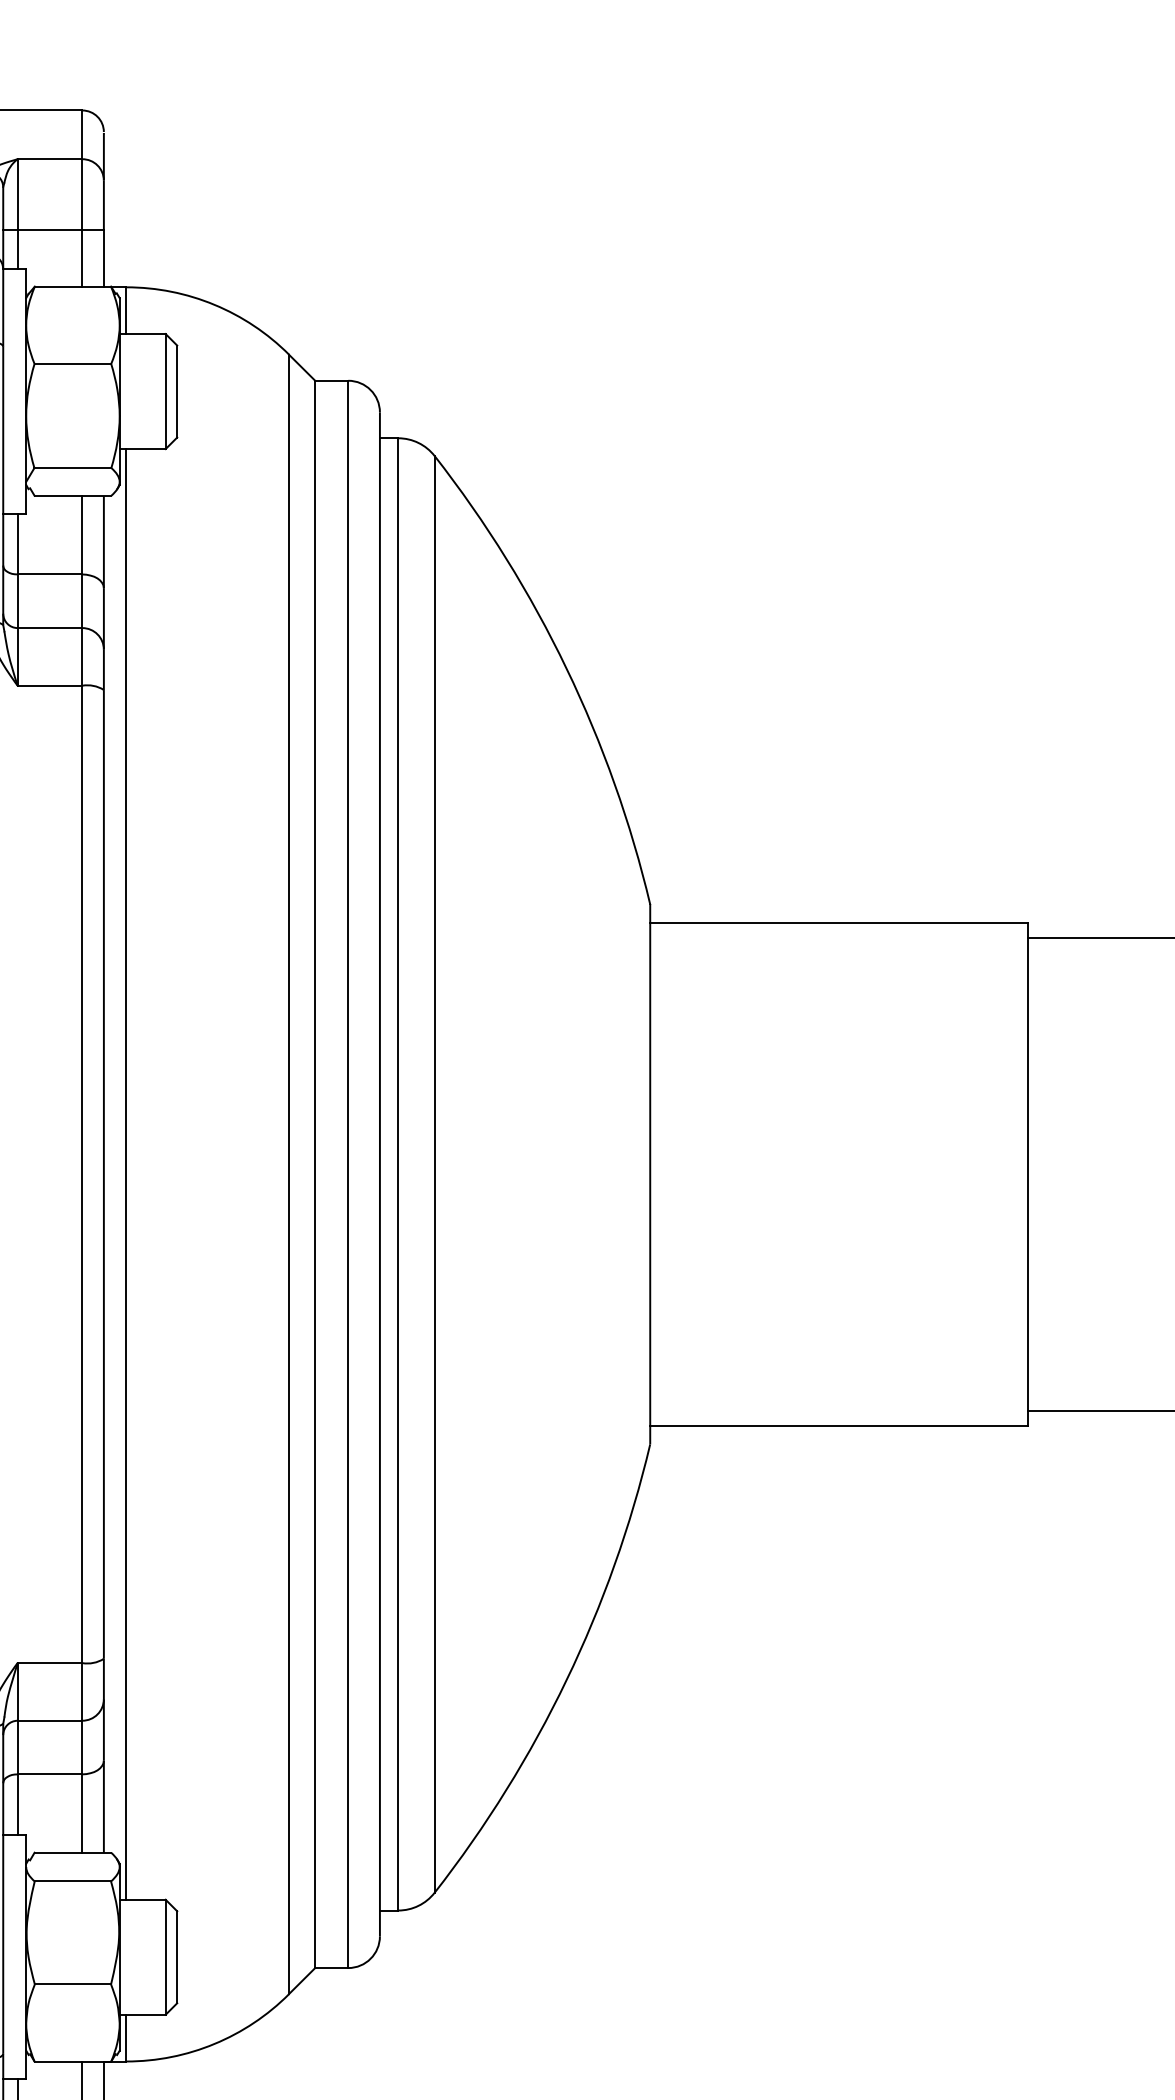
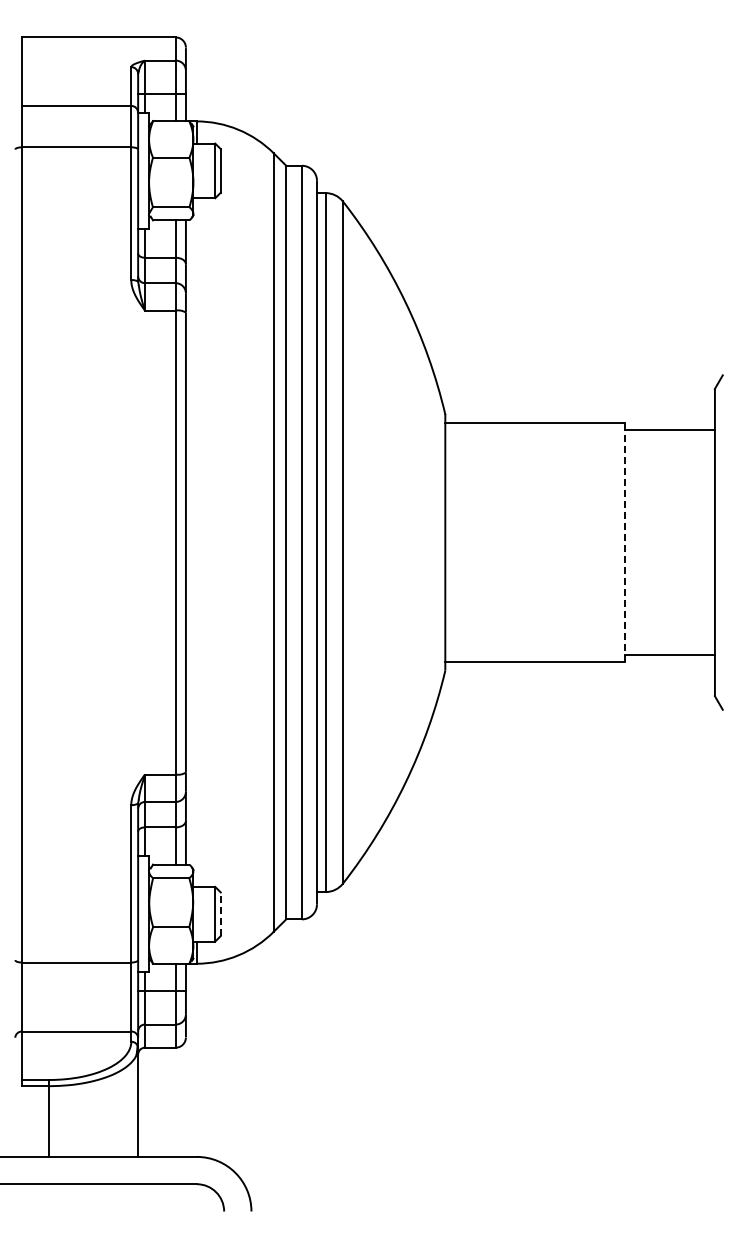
line: (126, 1174) -> (196, 542), removed
line: (1027, 1174) -> (624, 542), solid -> dashed
line: (176, 1957) -> (220, 914), solid -> dashed

